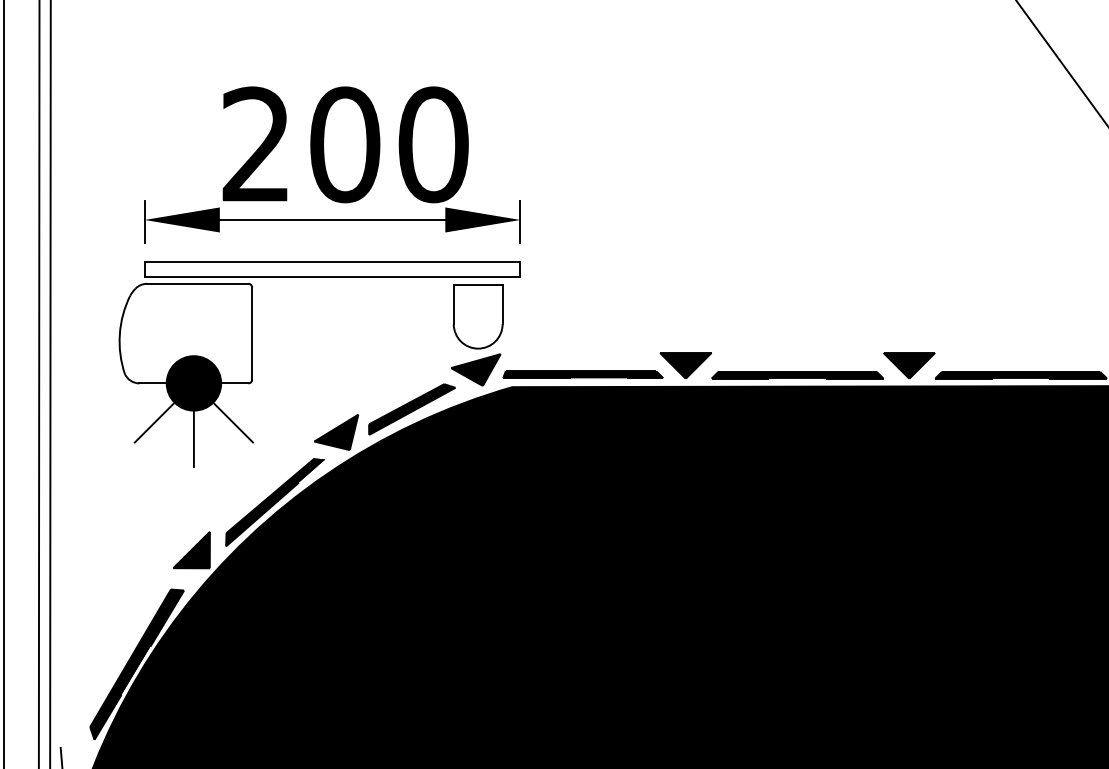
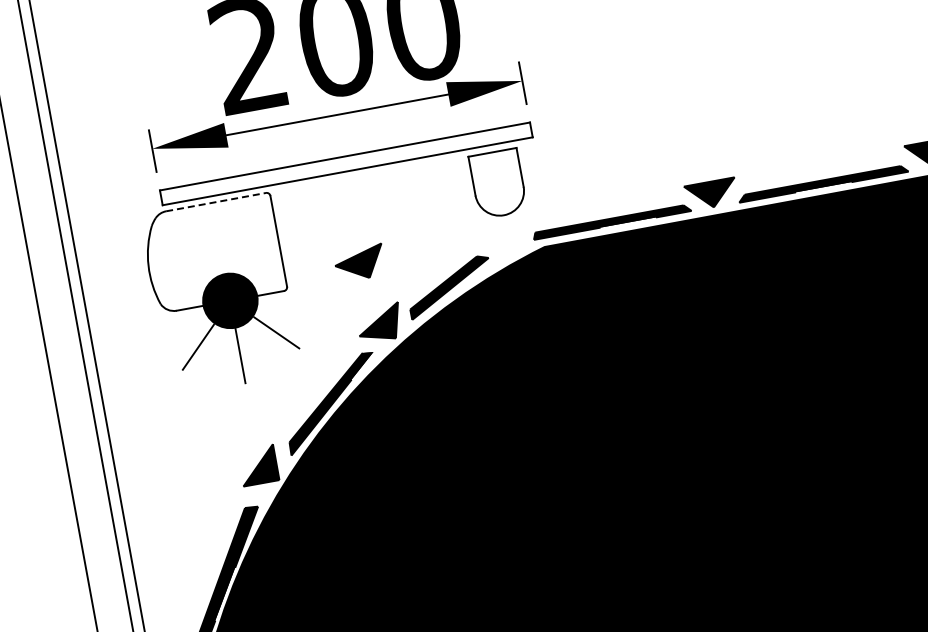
line: (197, 283) -> (215, 201), solid -> dashed
part: (475, 369) -> (359, 263), moved

